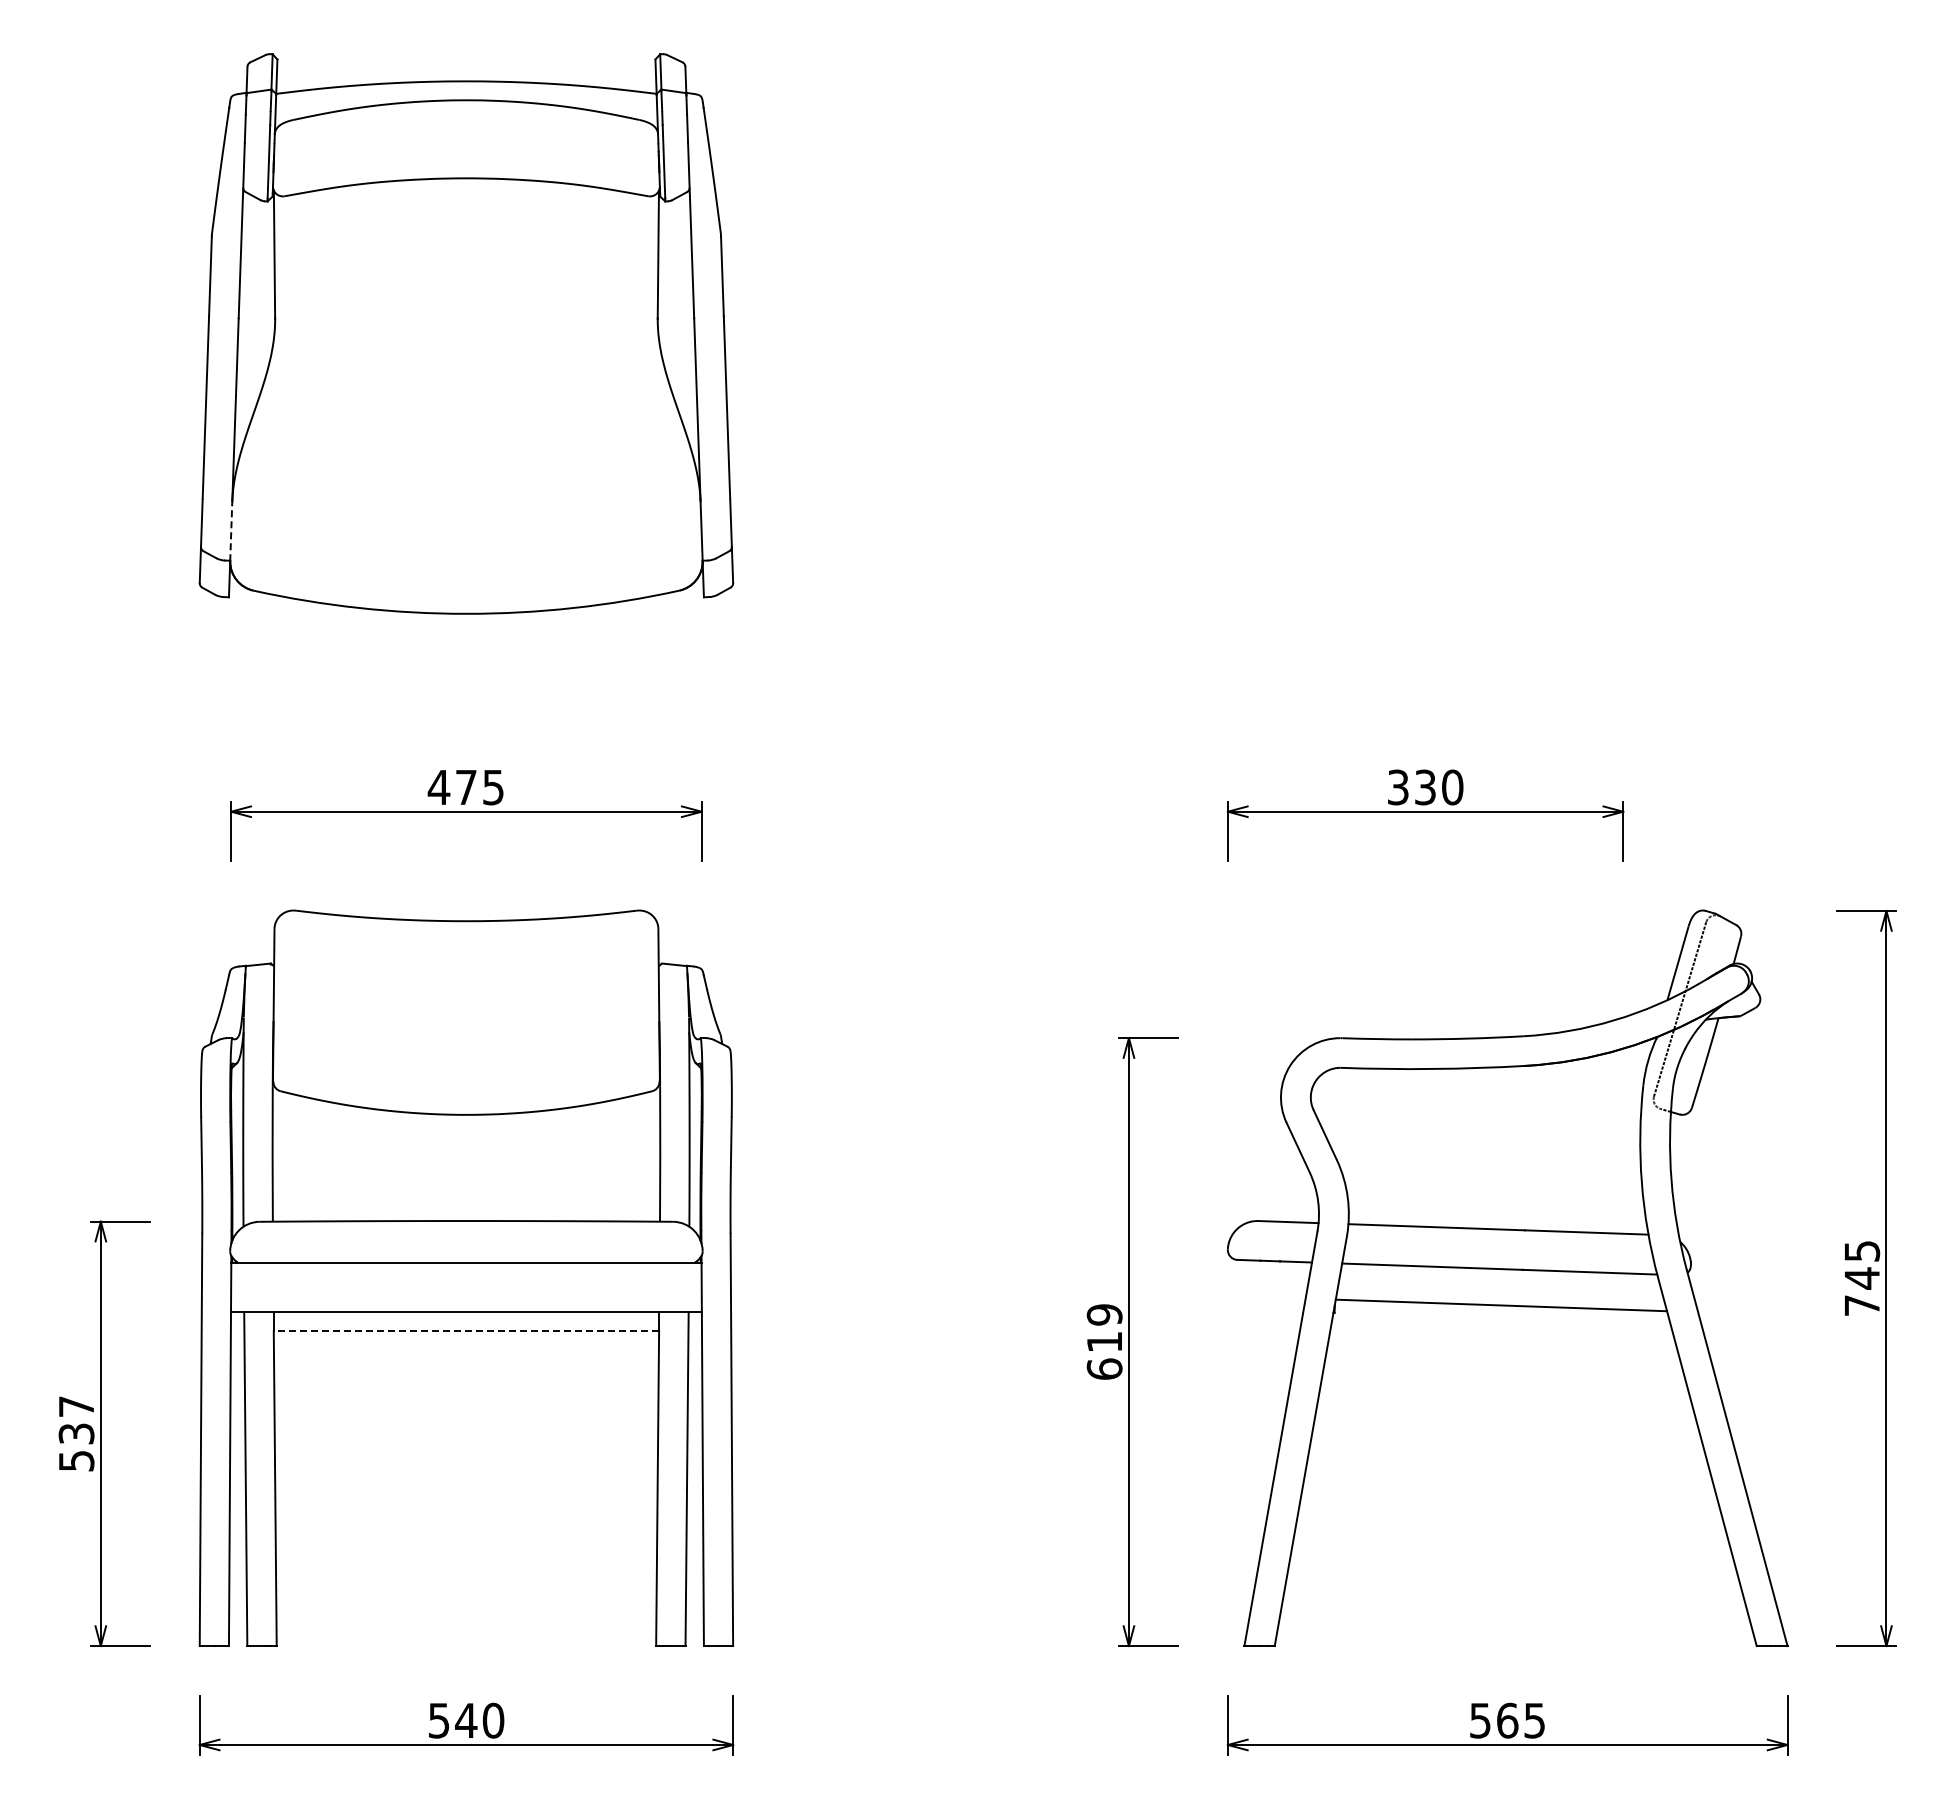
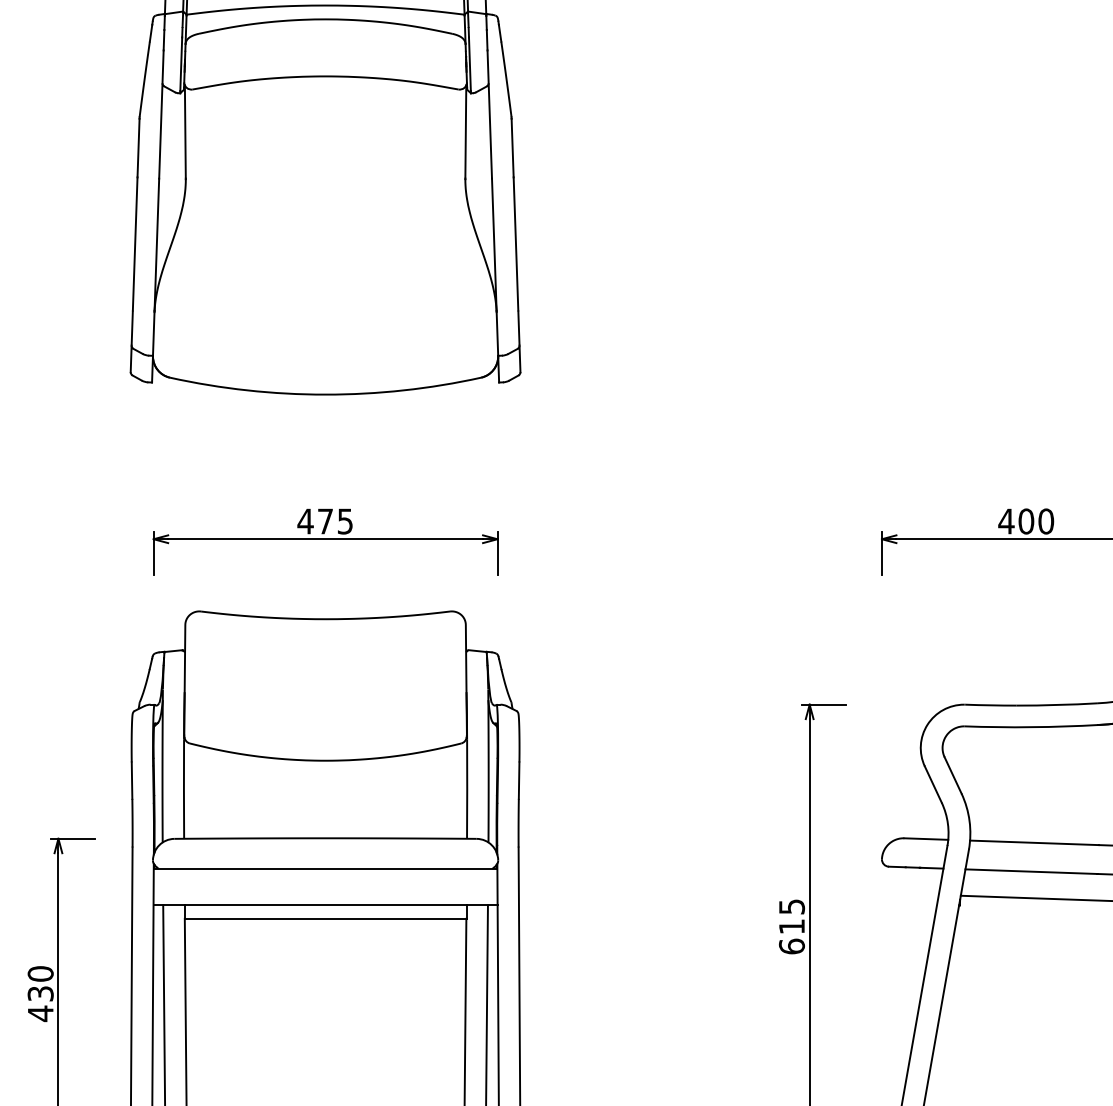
line: (231, 530) -> (153, 333), dashed -> solid
text: (1411, 787) -> (1016, 521), 330 -> 400
text: (1104, 1314) -> (791, 906), 619 -> 615
line: (466, 1331) -> (325, 919), dashed -> solid
text: (76, 1434) -> (40, 994), 537 -> 430

